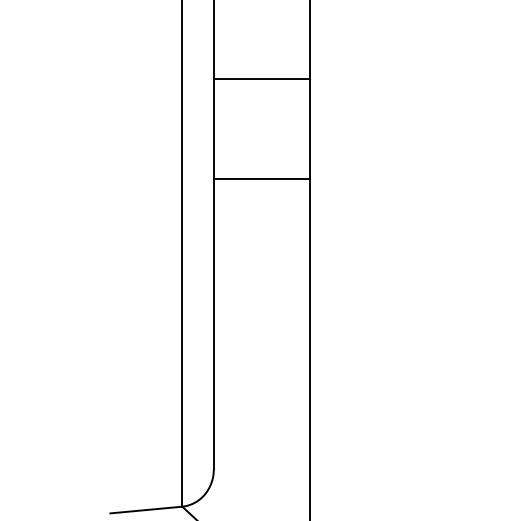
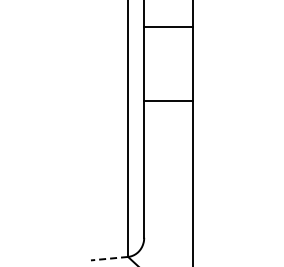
line: (261, 78) -> (168, 26), moved
line: (261, 178) -> (168, 100), moved
line: (145, 509) -> (109, 258), solid -> dashed

